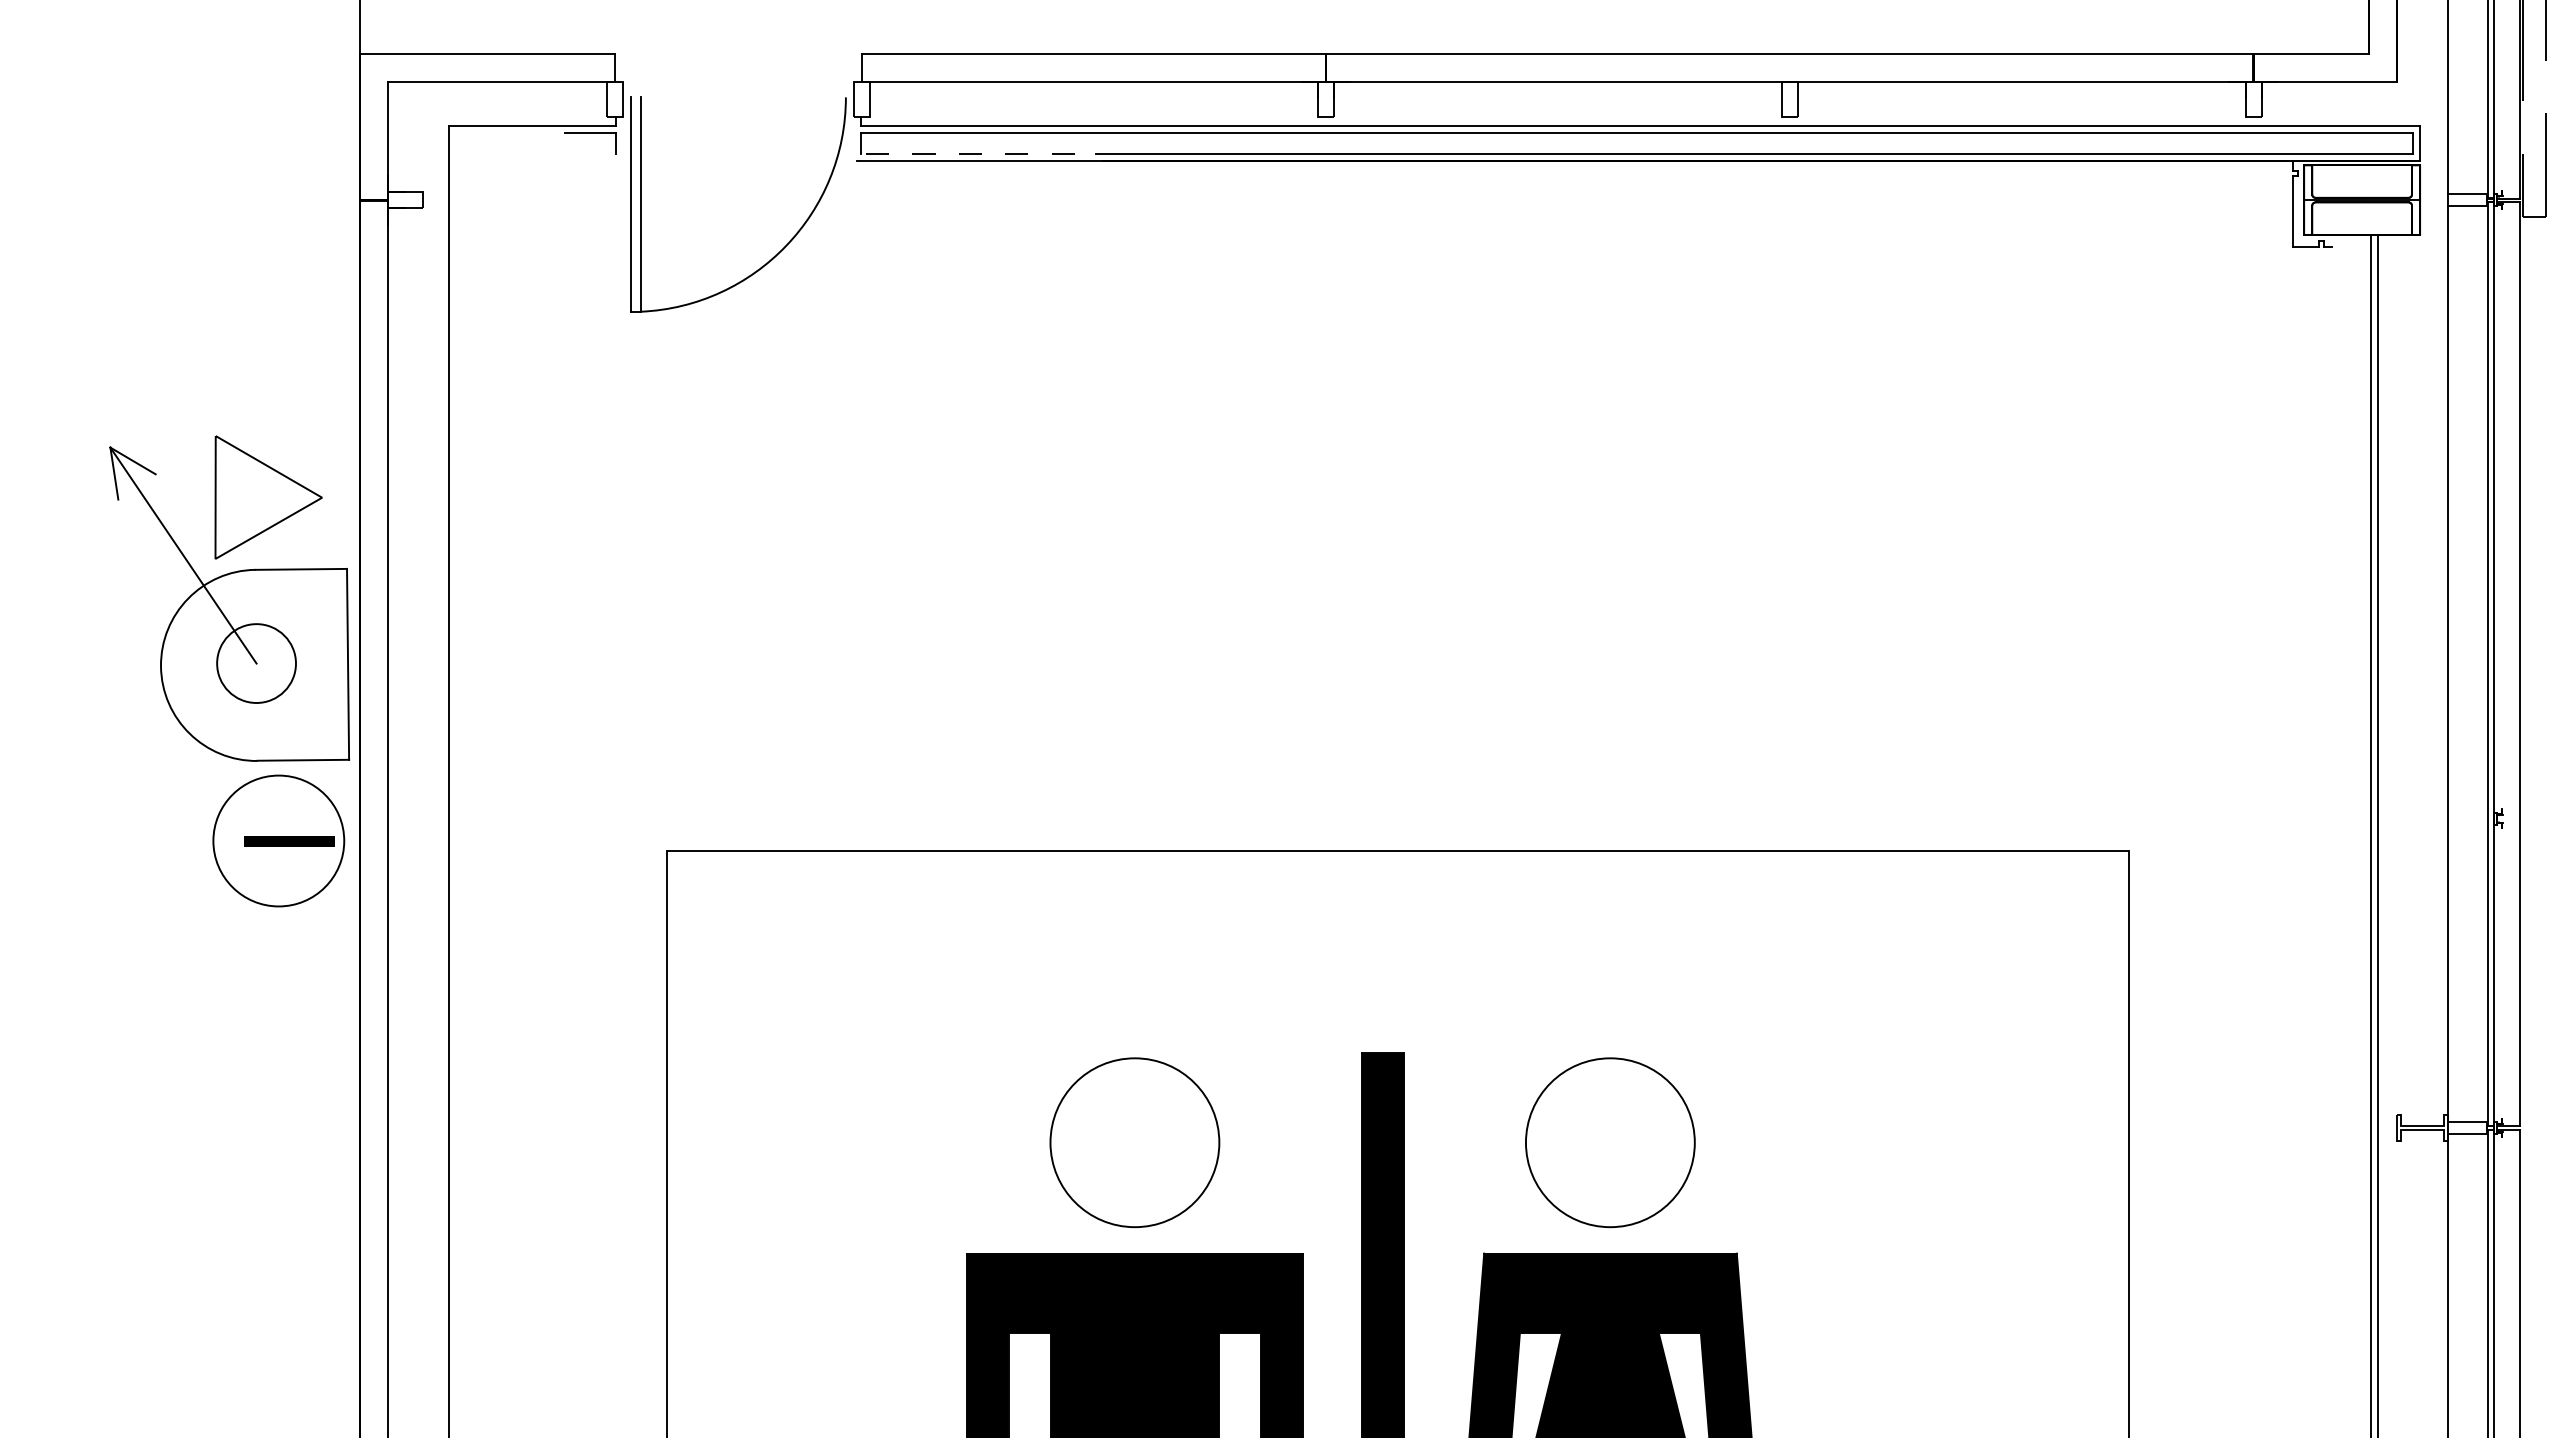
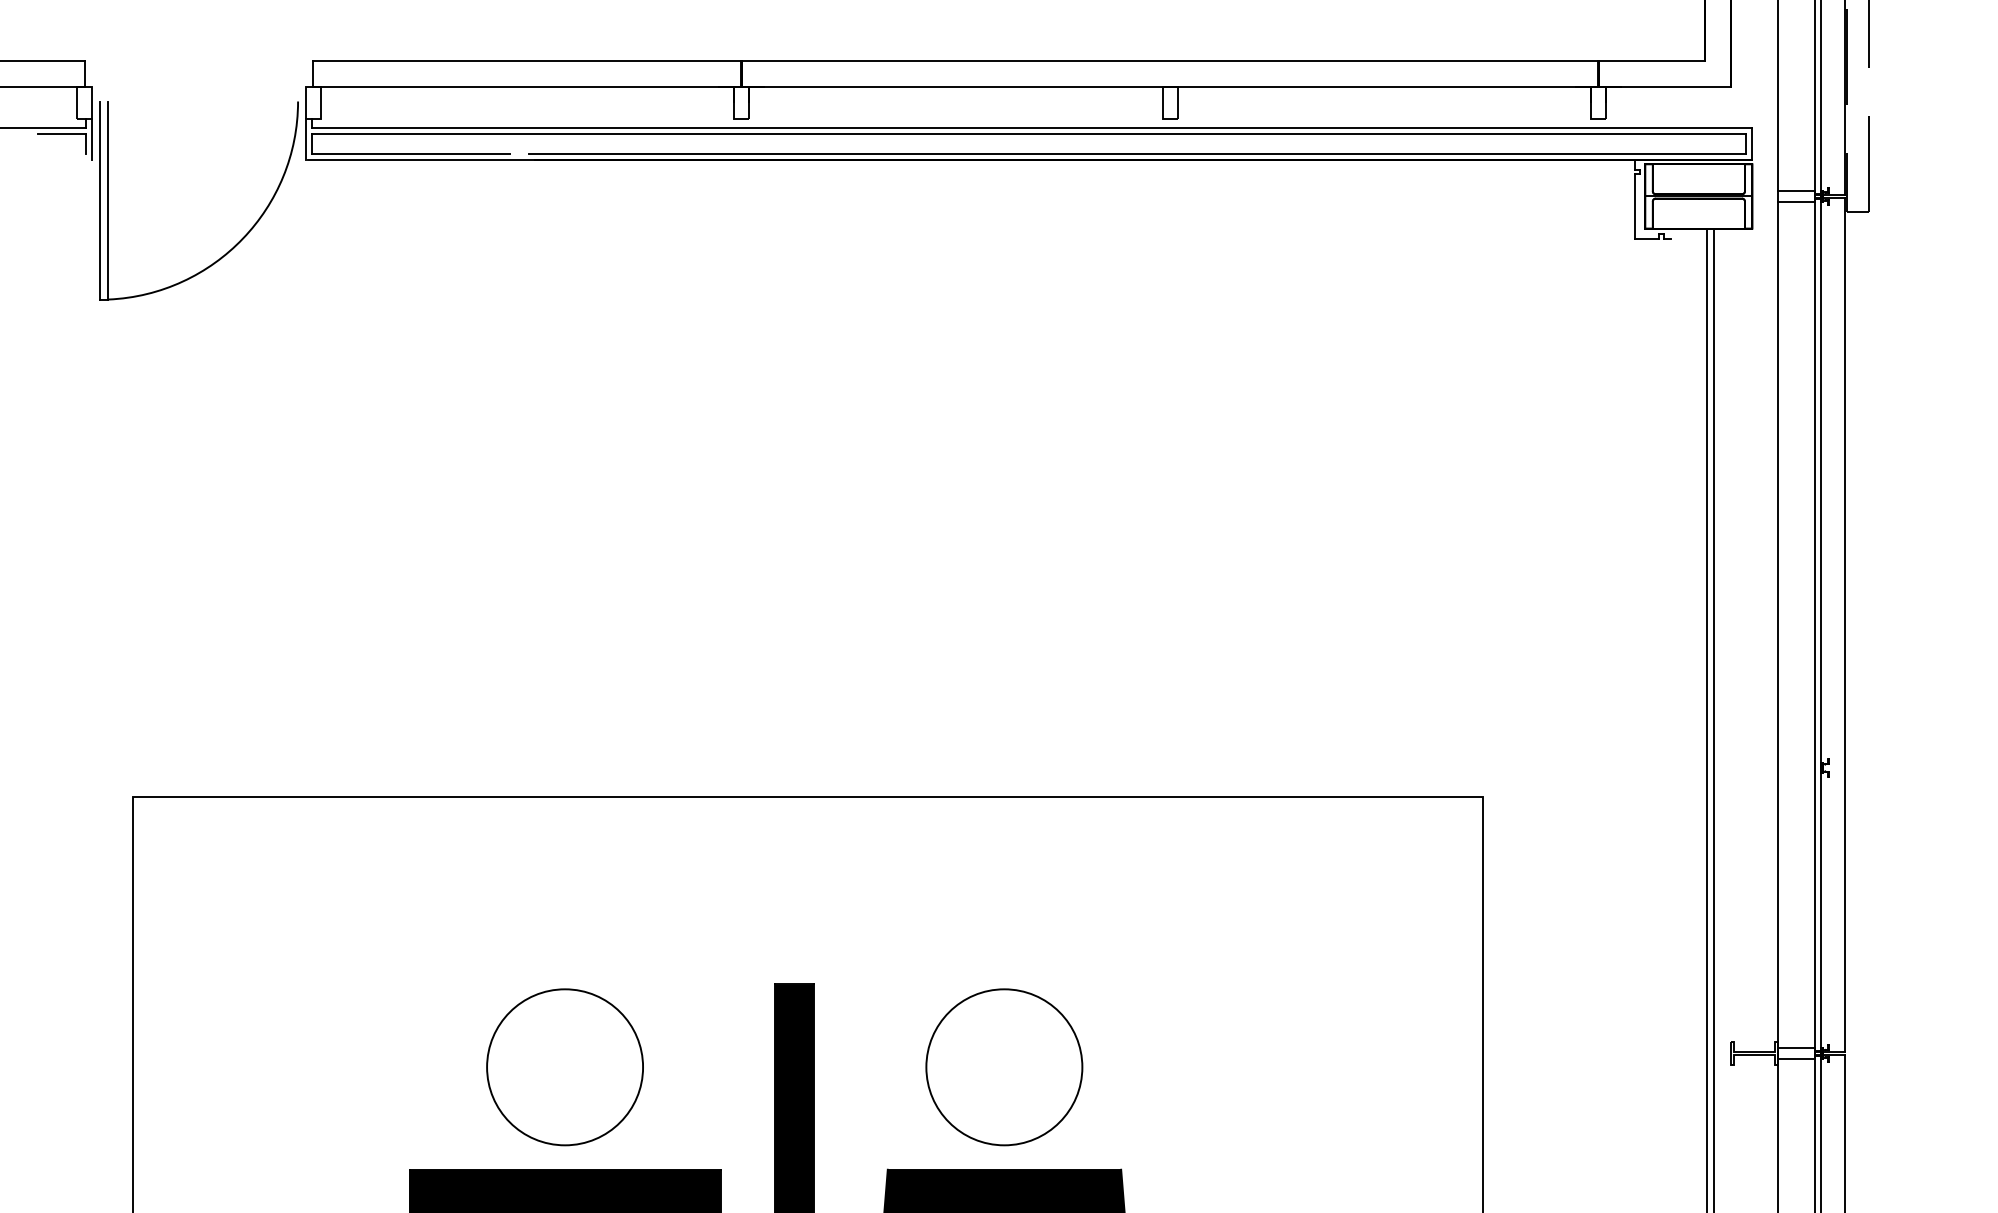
line: (623, 138) -> (92, 139), added
line: (854, 138) -> (306, 139), added
line: (967, 153) -> (410, 153), dashed -> solid

